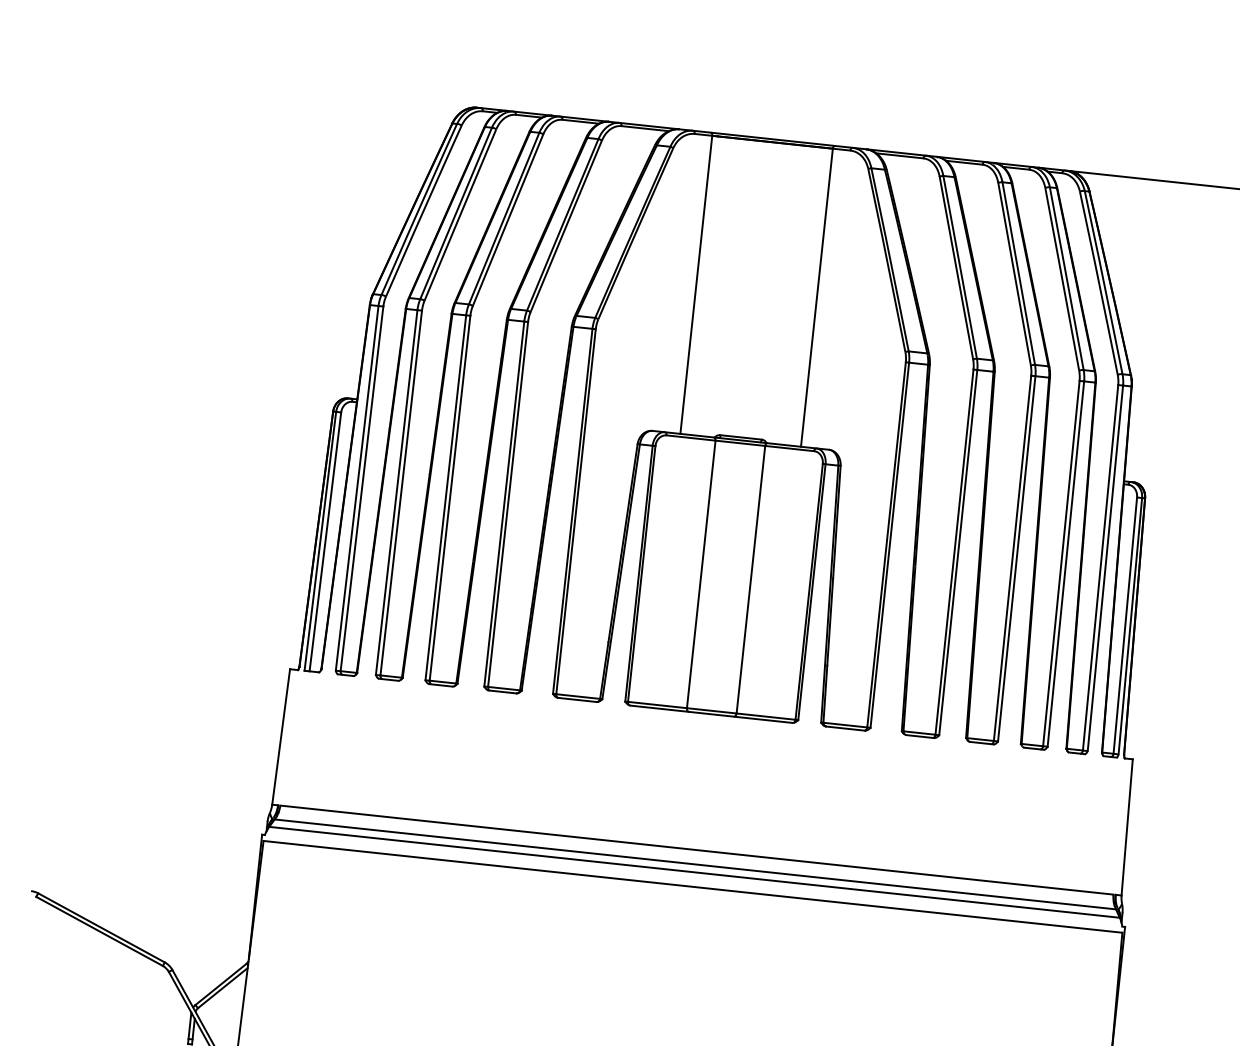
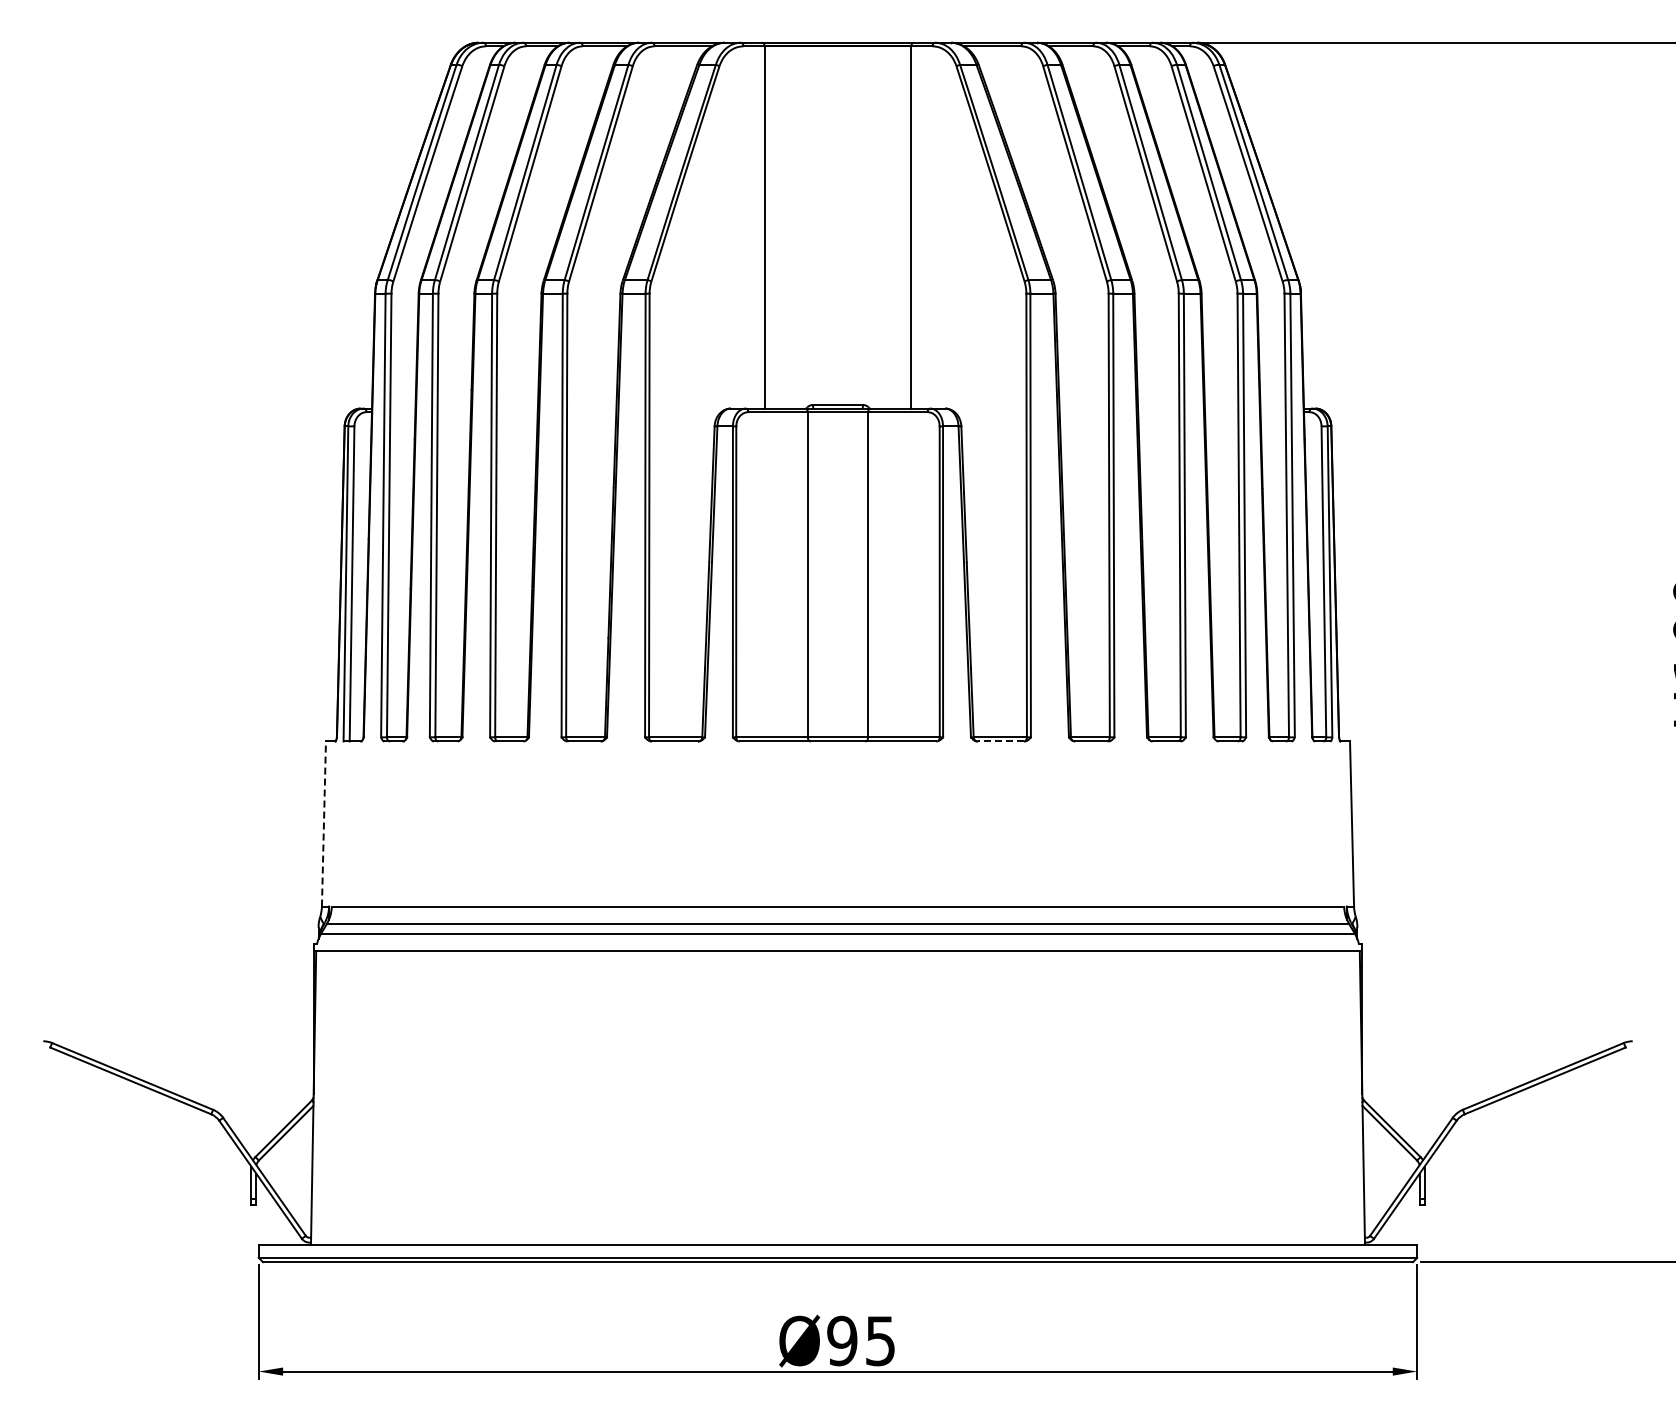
line: (845, 728) -> (1000, 741), solid -> dashed
line: (280, 737) -> (323, 824), solid -> dashed

